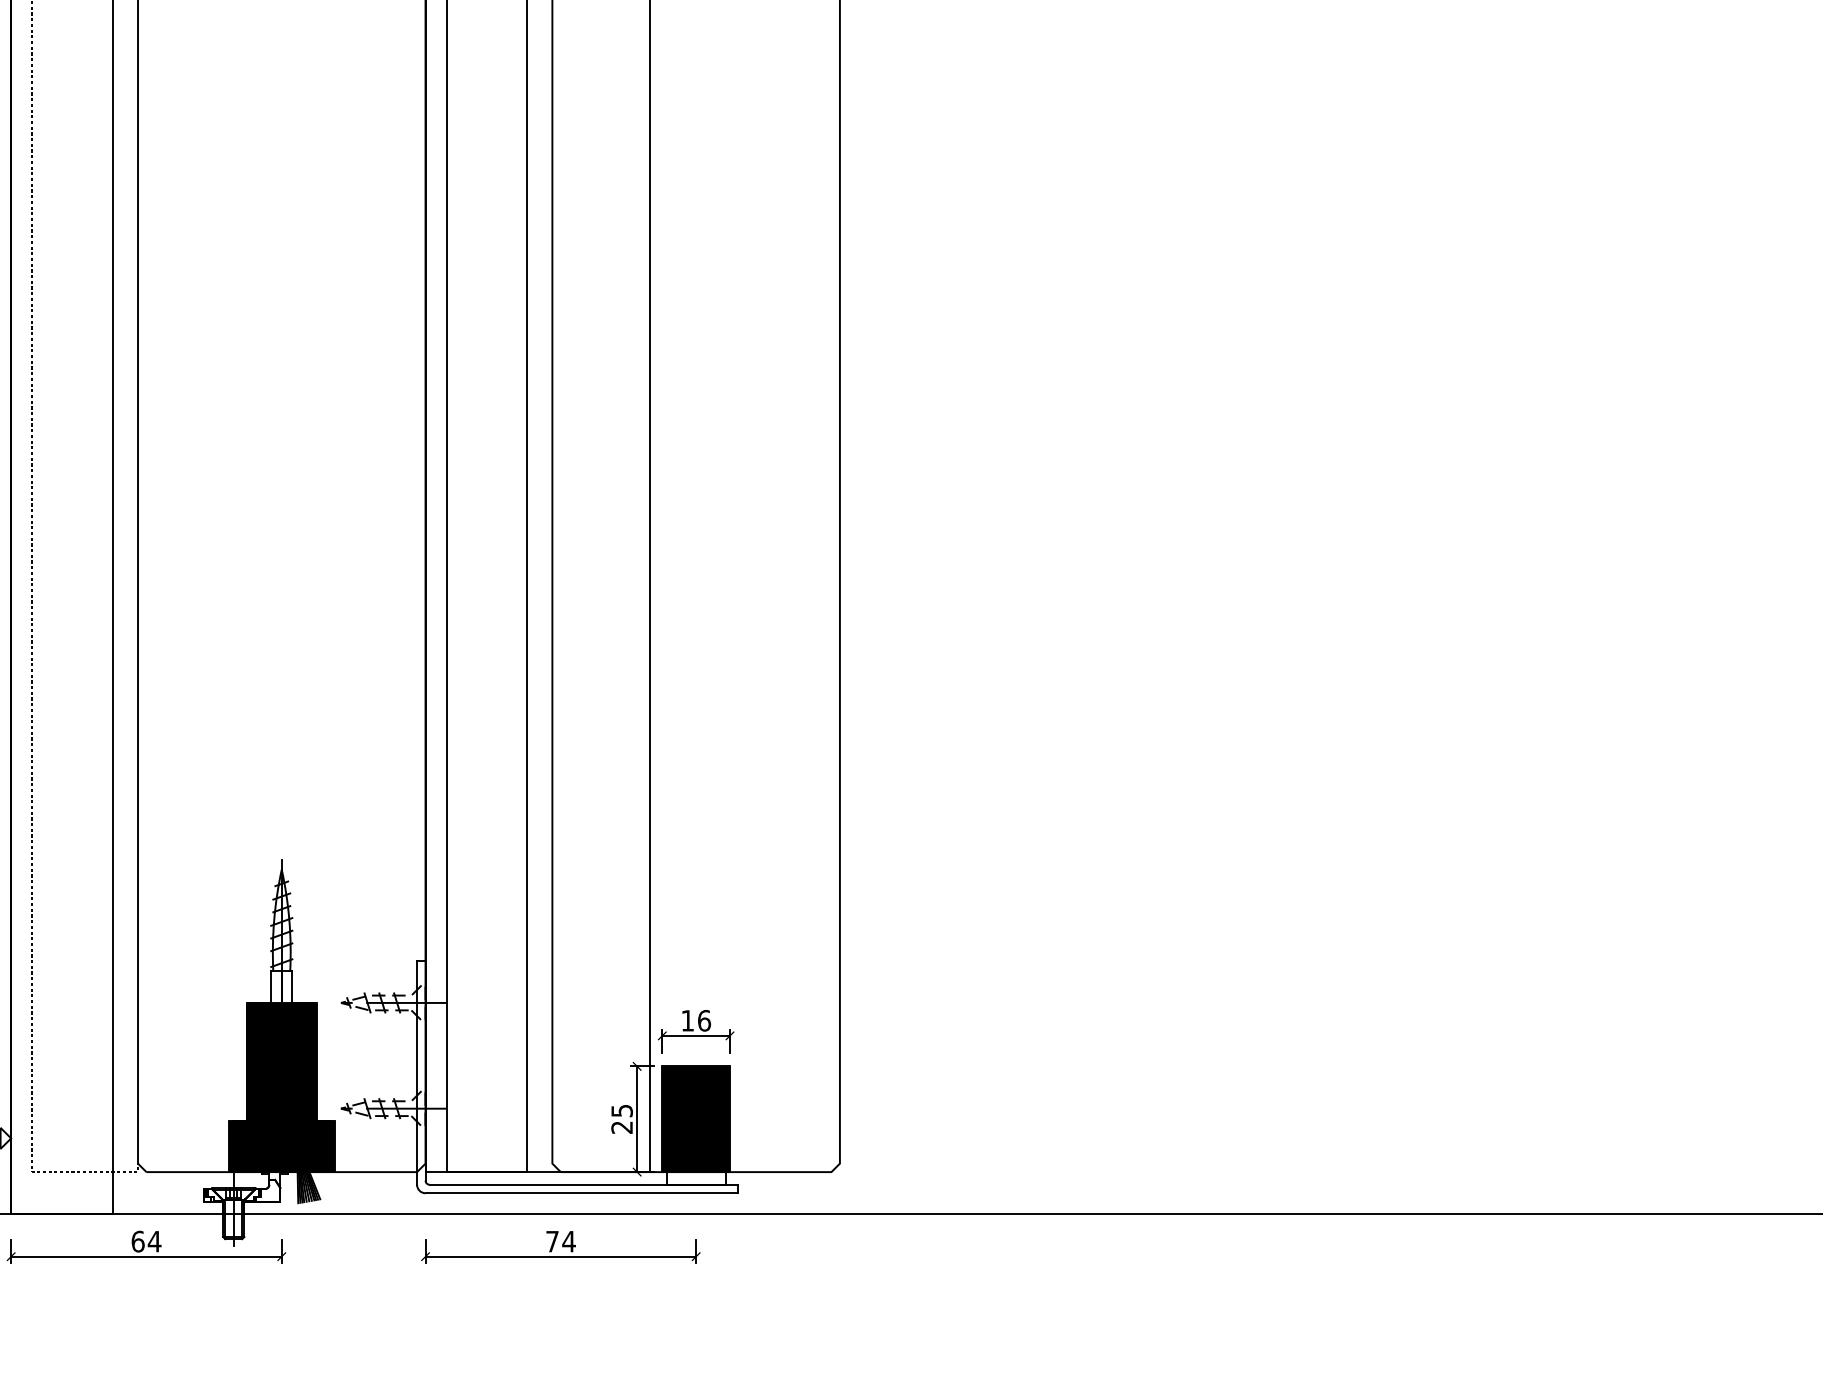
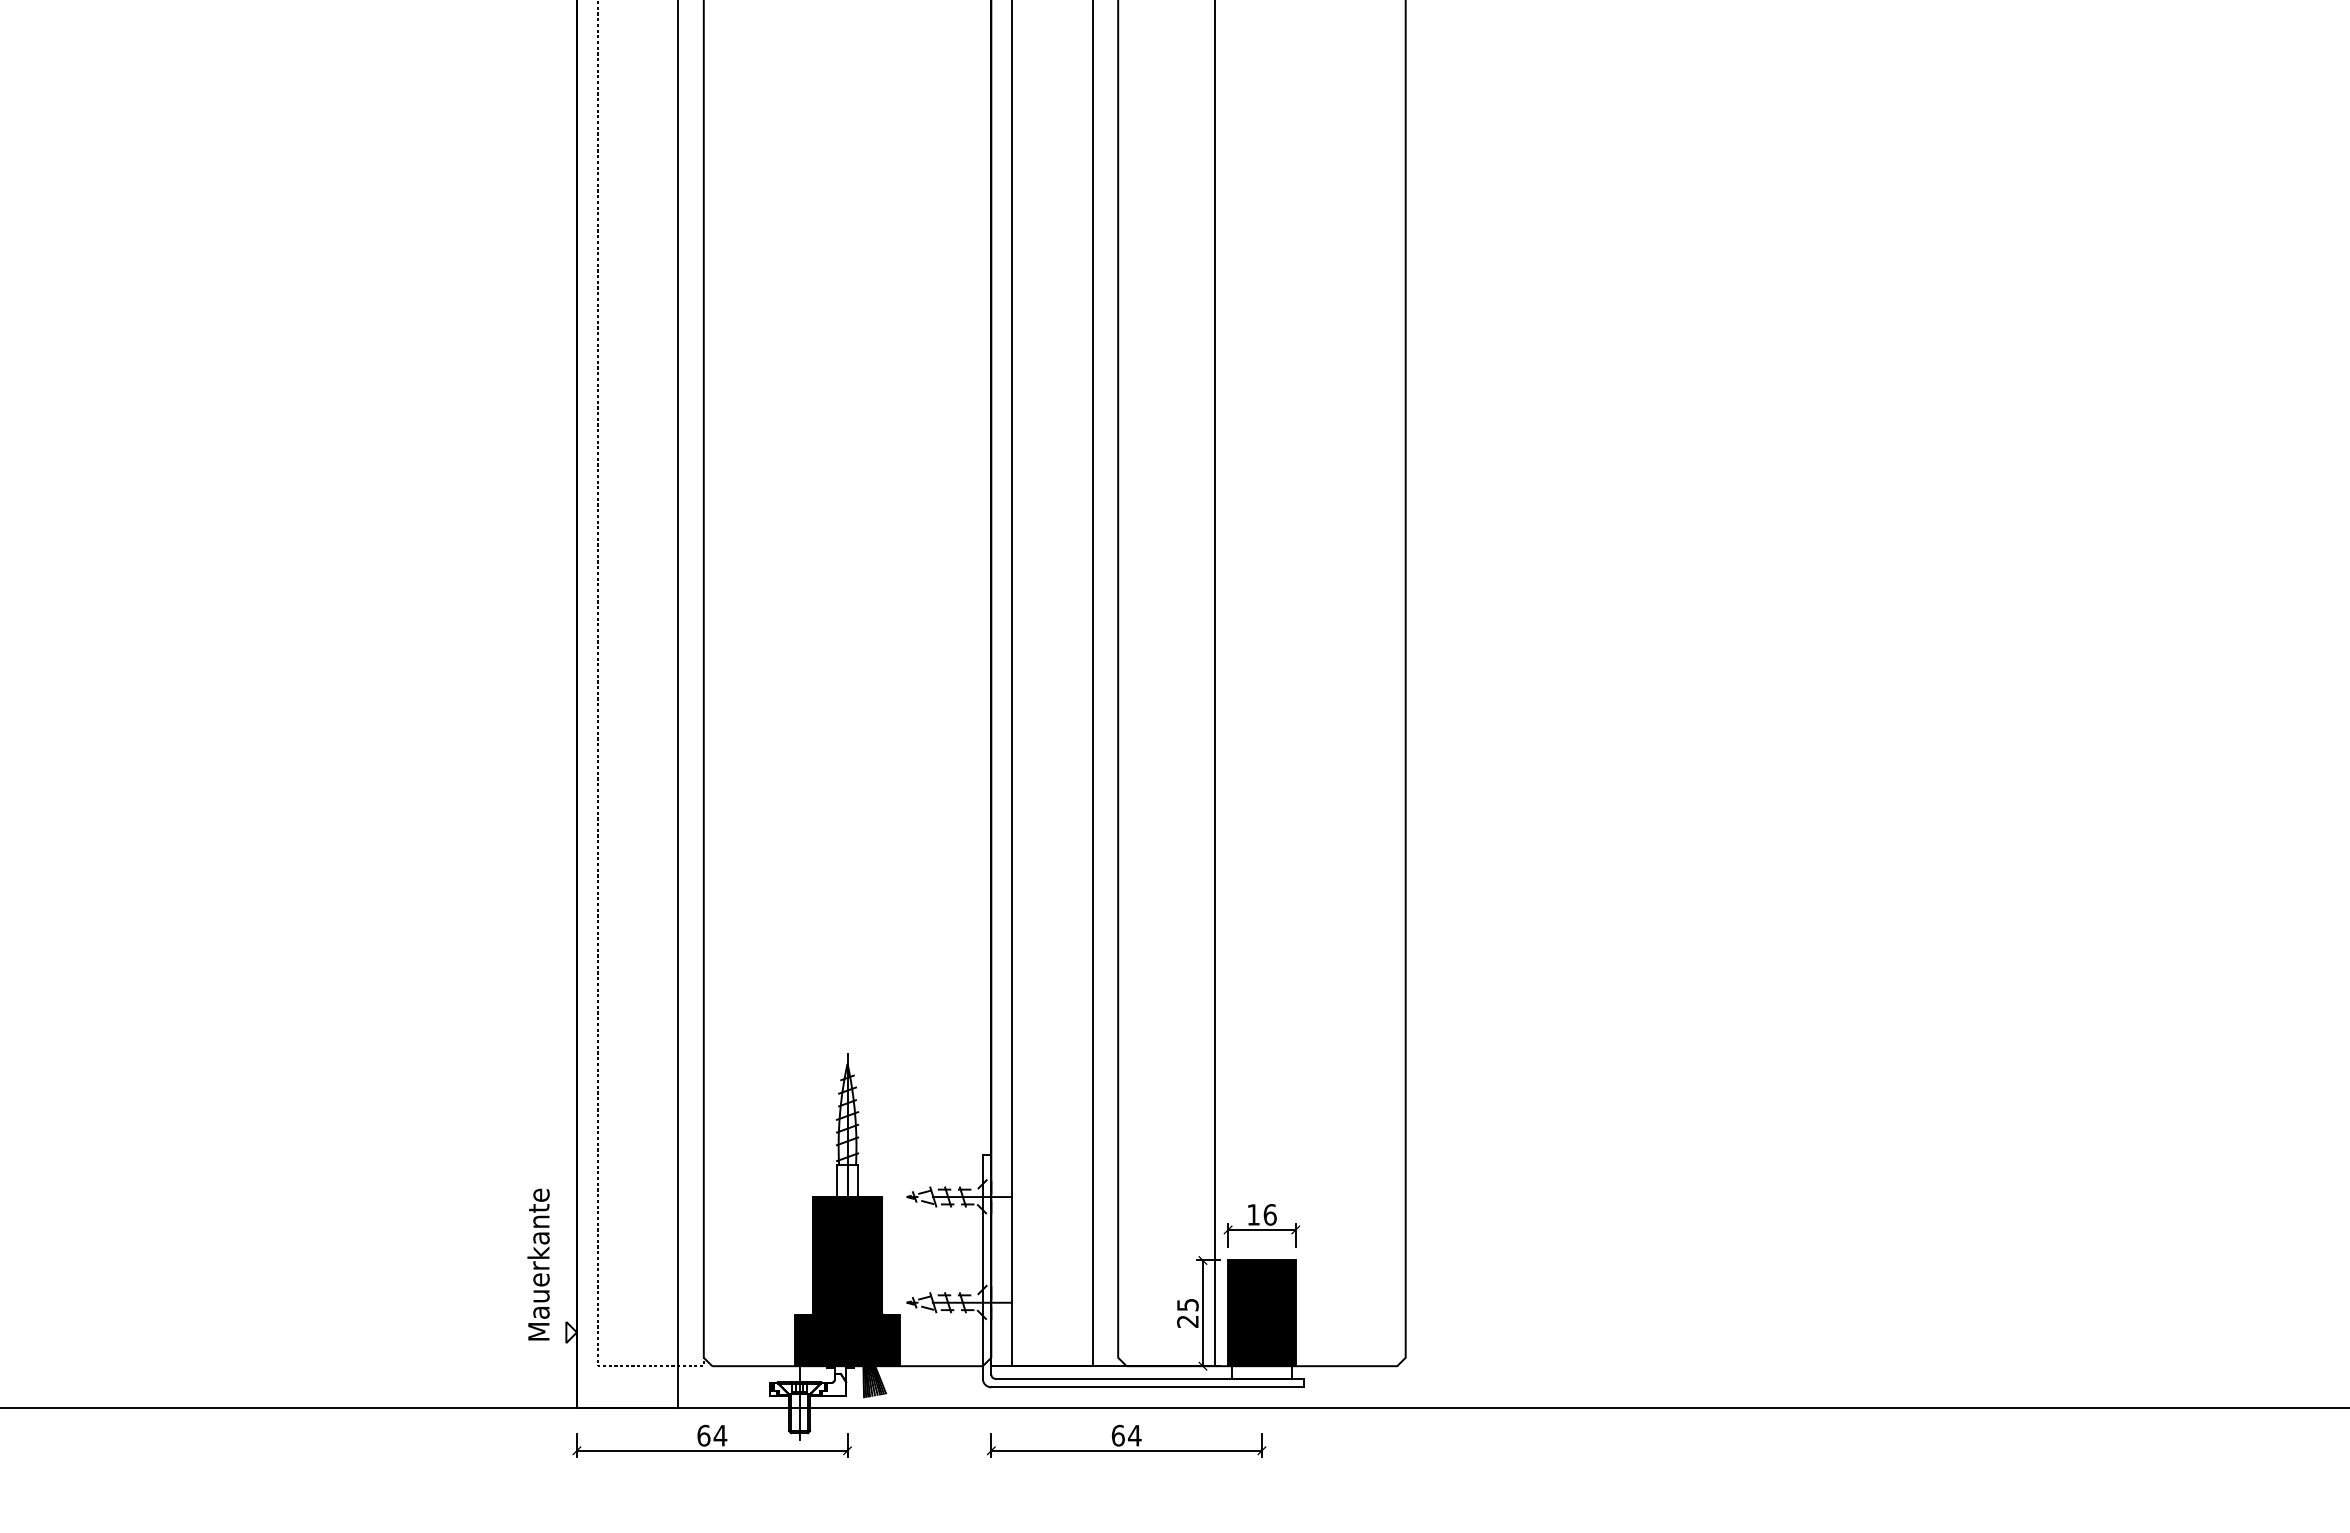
text: (551, 1241) -> (1117, 1435), 74 -> 64

